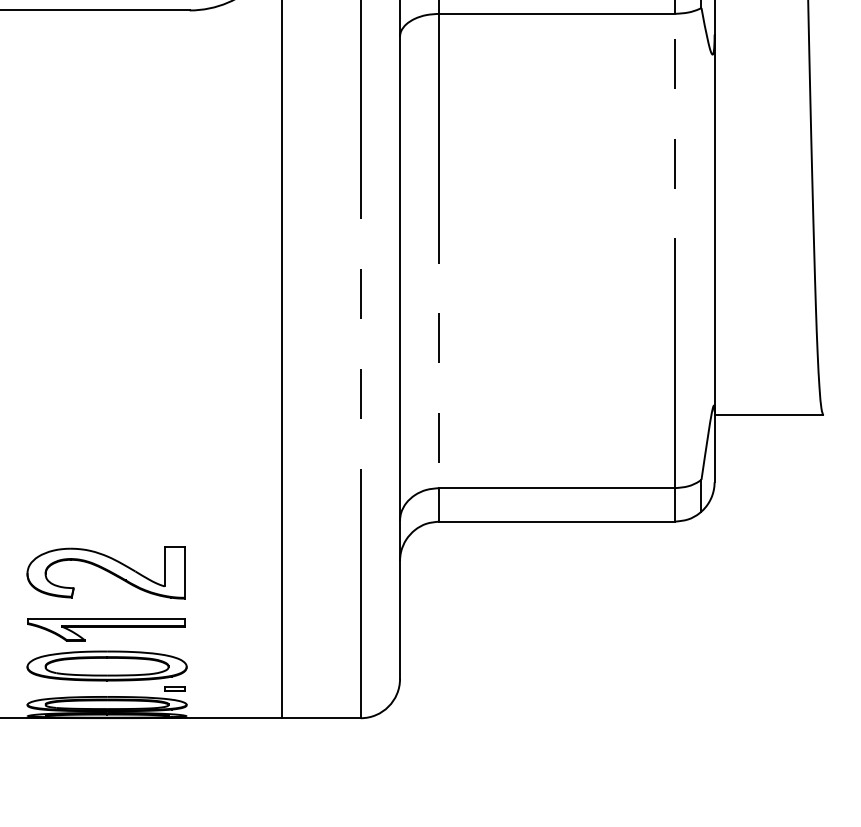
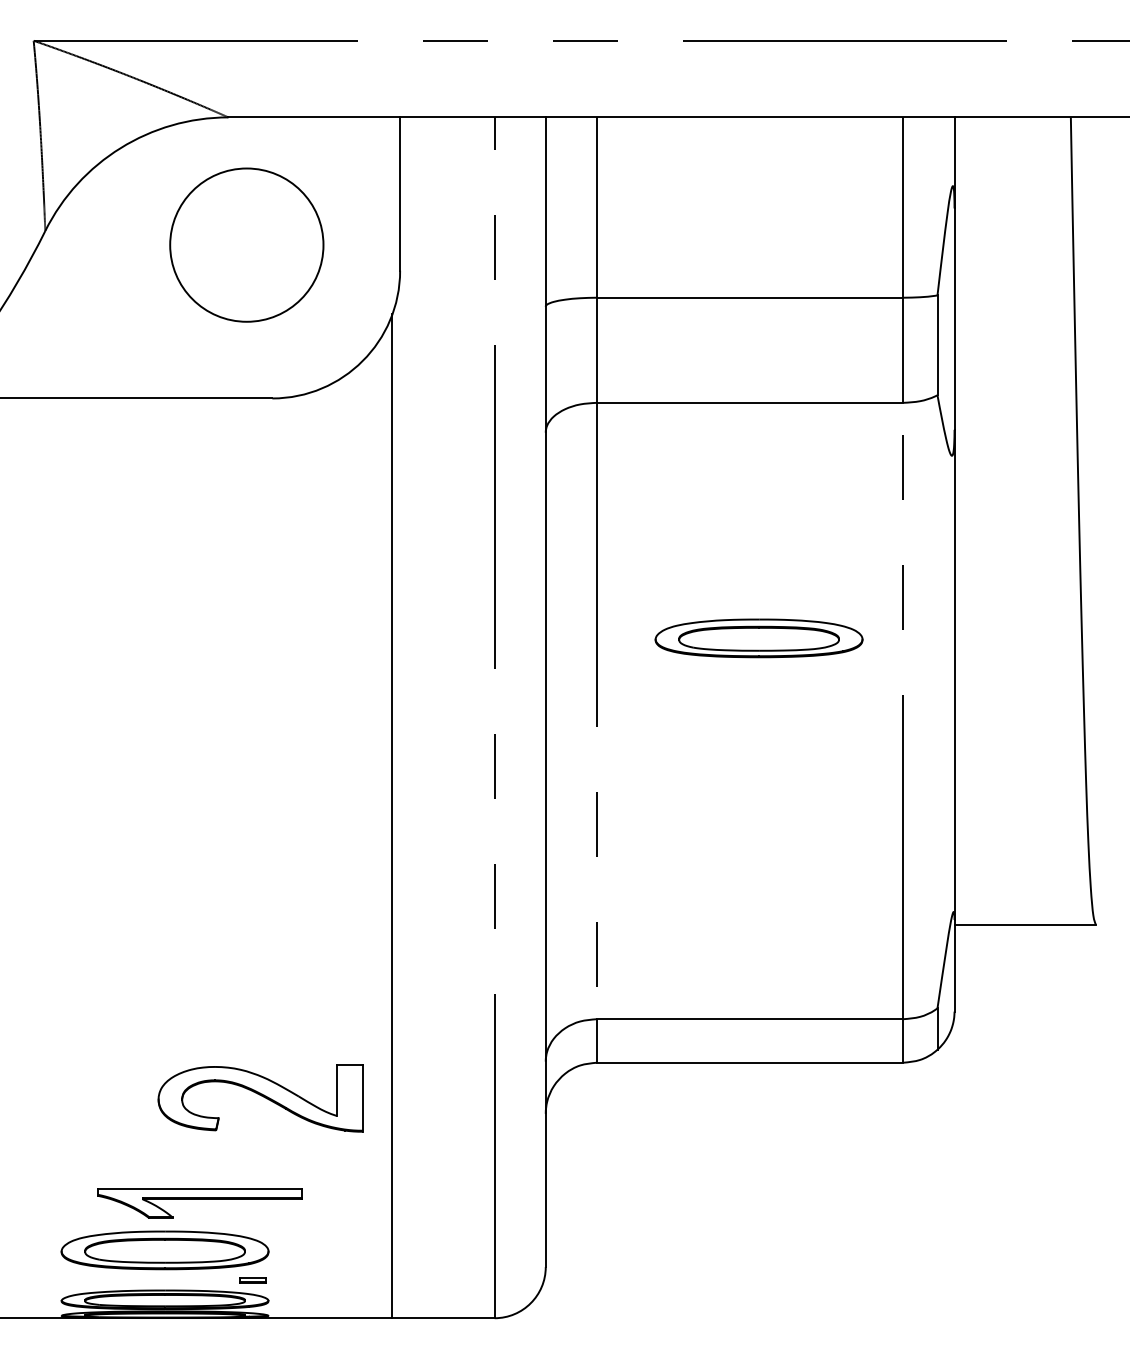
part: (563, 195) -> (758, 638), added
part: (105, 573) -> (260, 1098), moved
part: (105, 629) -> (199, 1203), moved

